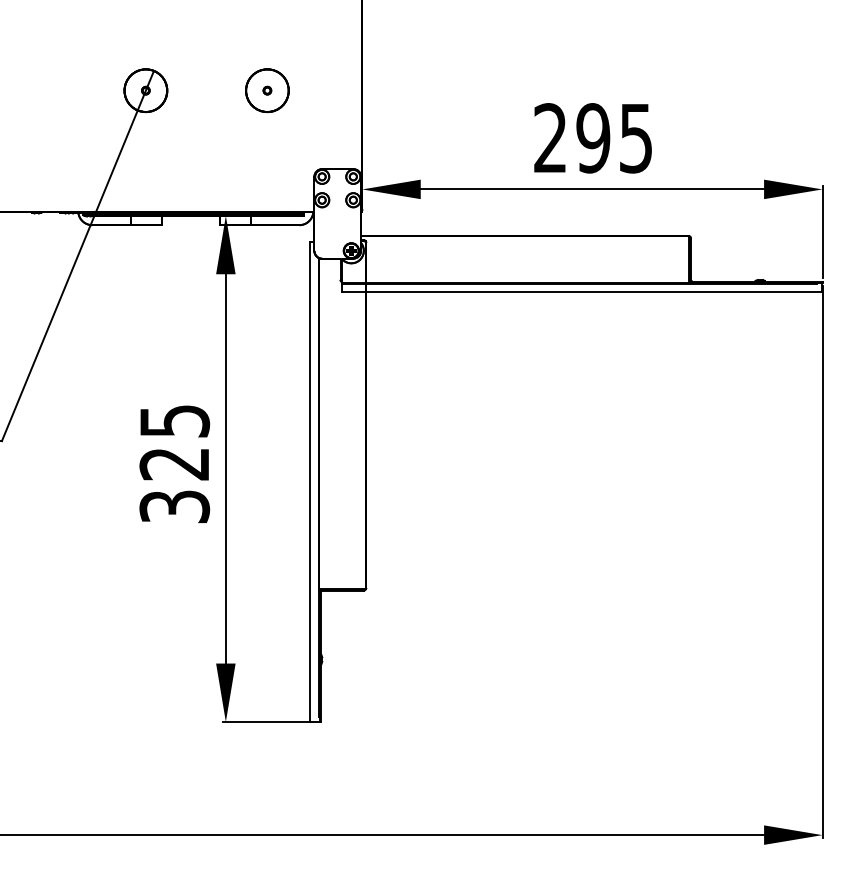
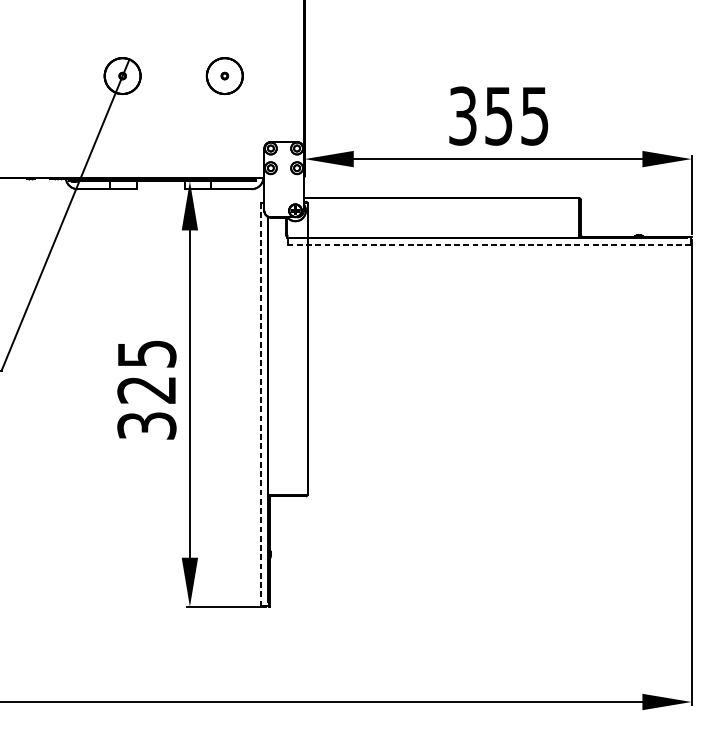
text: (572, 138) -> (481, 116), 295 -> 355
line: (582, 292) -> (489, 245), solid -> dashed
line: (310, 481) -> (261, 404), solid -> dashed

